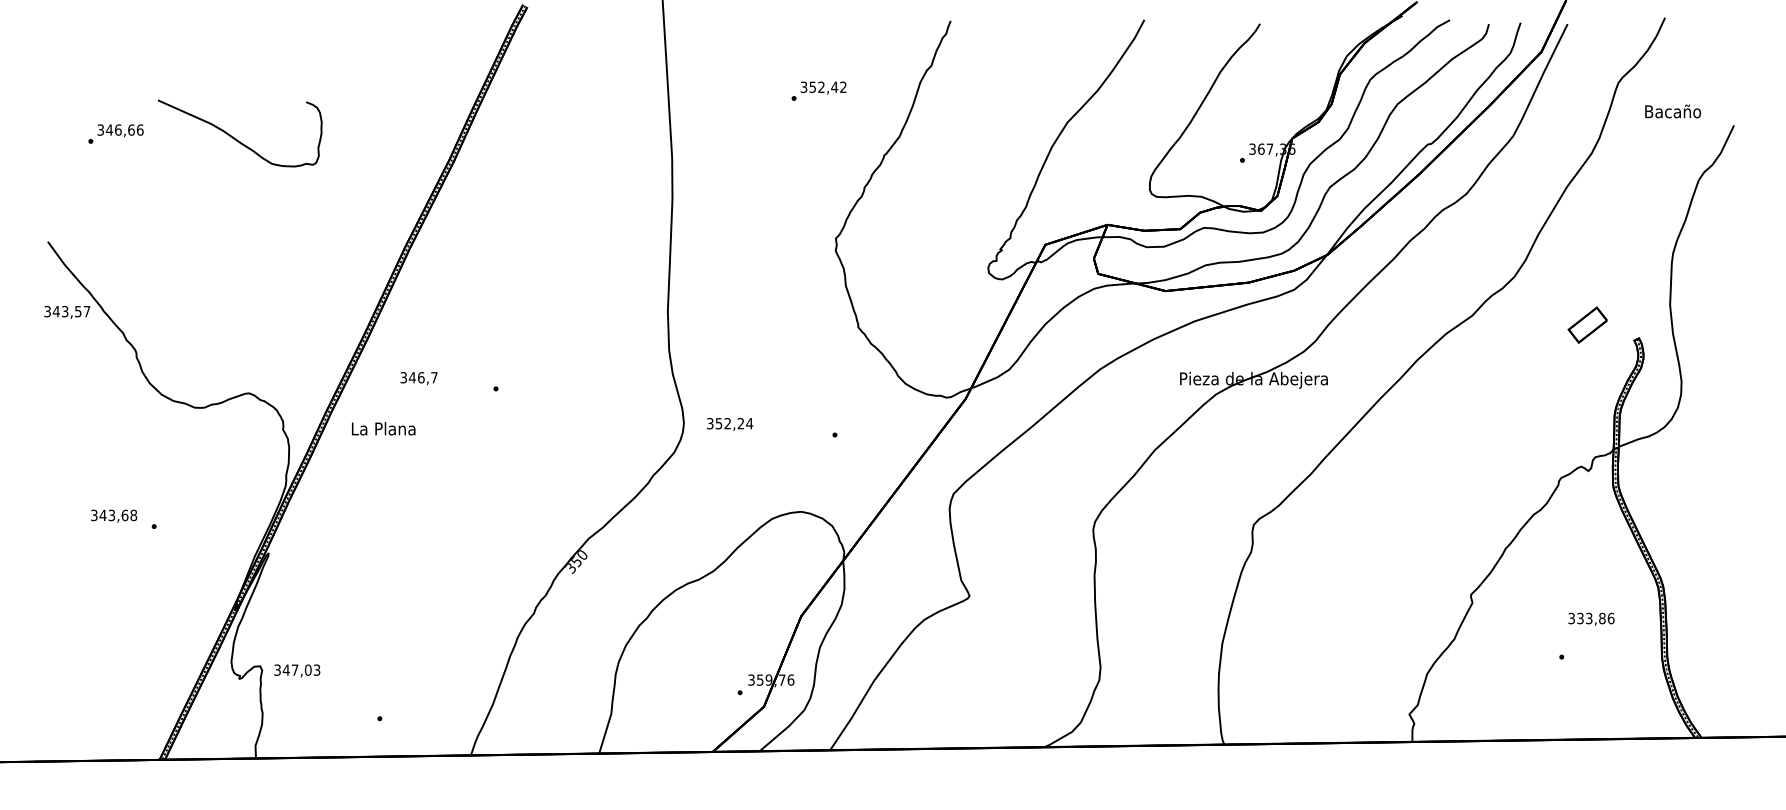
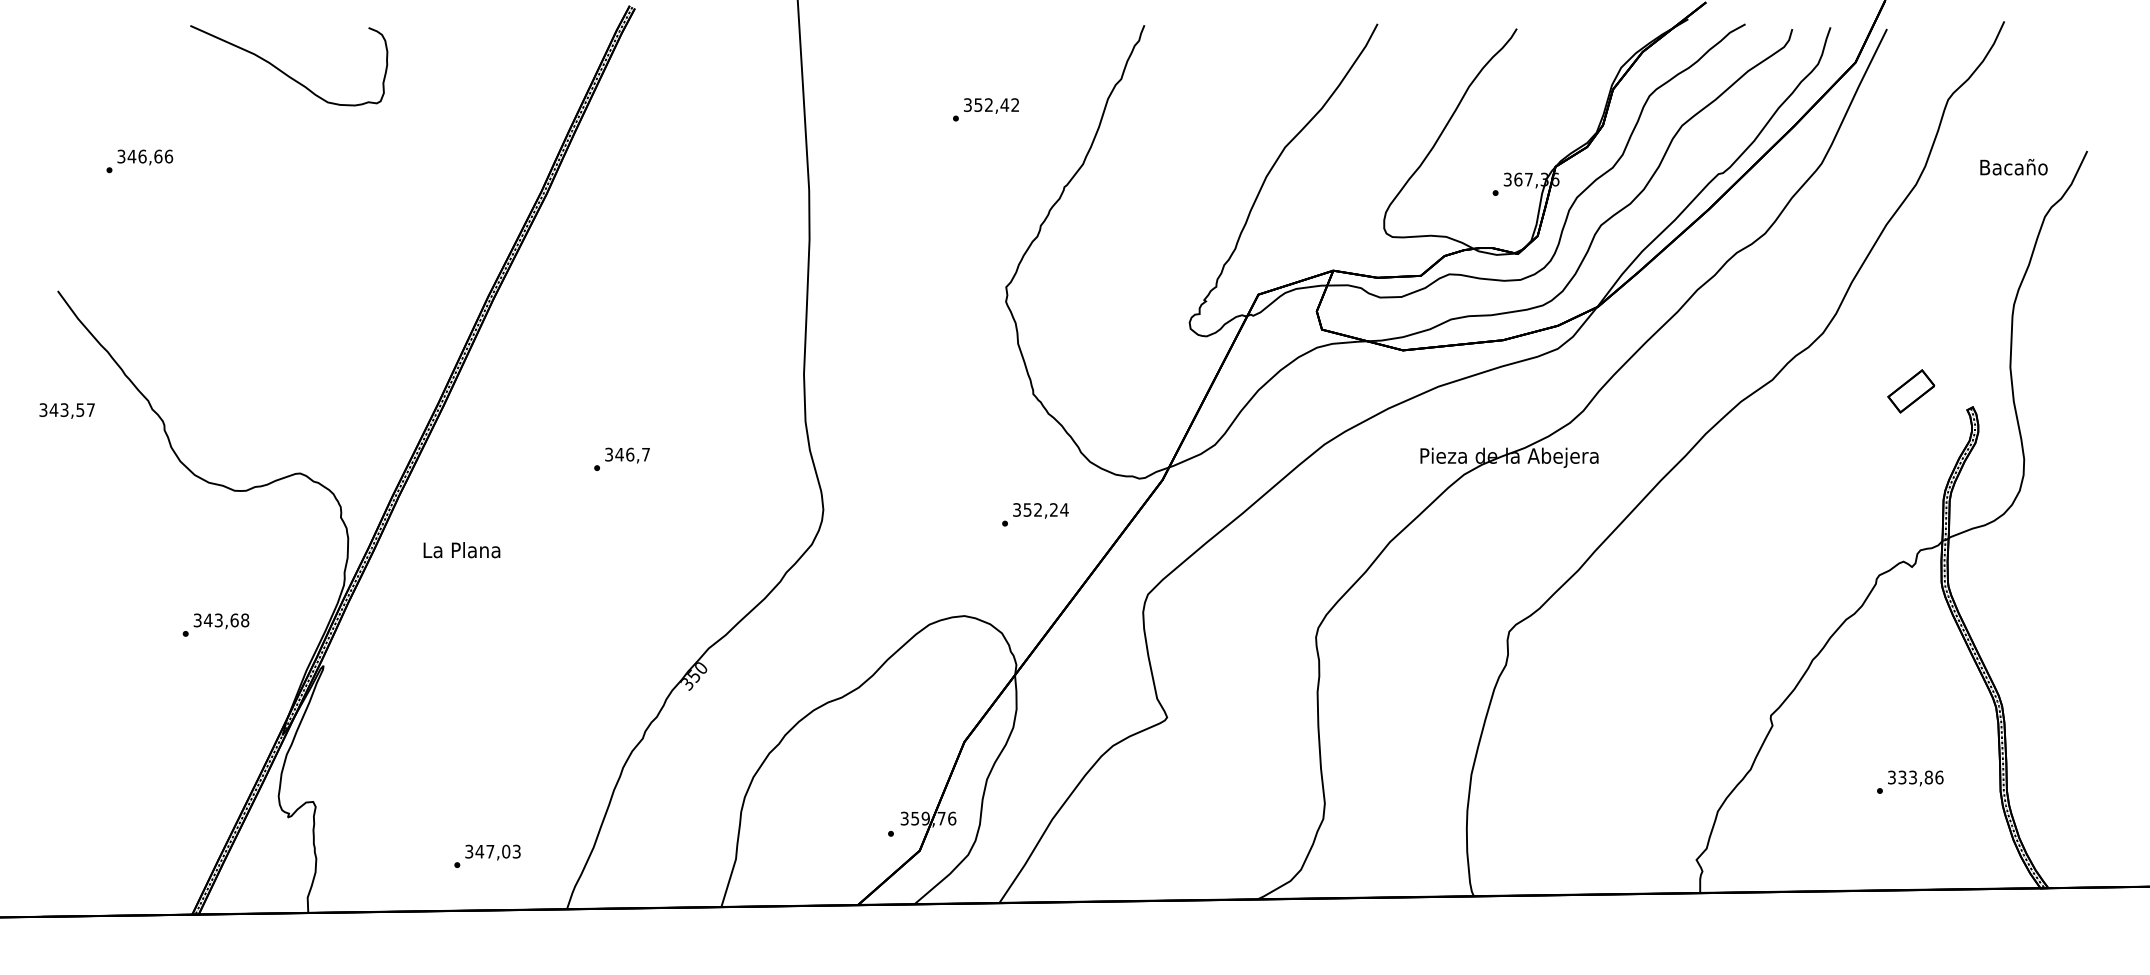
text: (1672, 111) -> (2013, 167), moved
curve: (235, 138) -> (283, 71), moved
text: (66, 311) -> (66, 410), moved
text: (419, 378) -> (627, 455), moved
text: (729, 424) -> (1040, 510), moved
text: (383, 429) -> (461, 550), moved
text: (114, 516) -> (221, 621), moved
text: (1591, 619) -> (1915, 778), moved
text: (296, 670) -> (492, 852), moved

